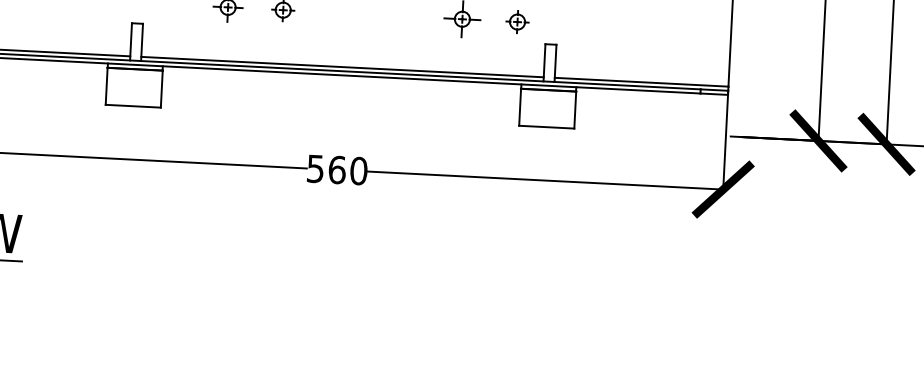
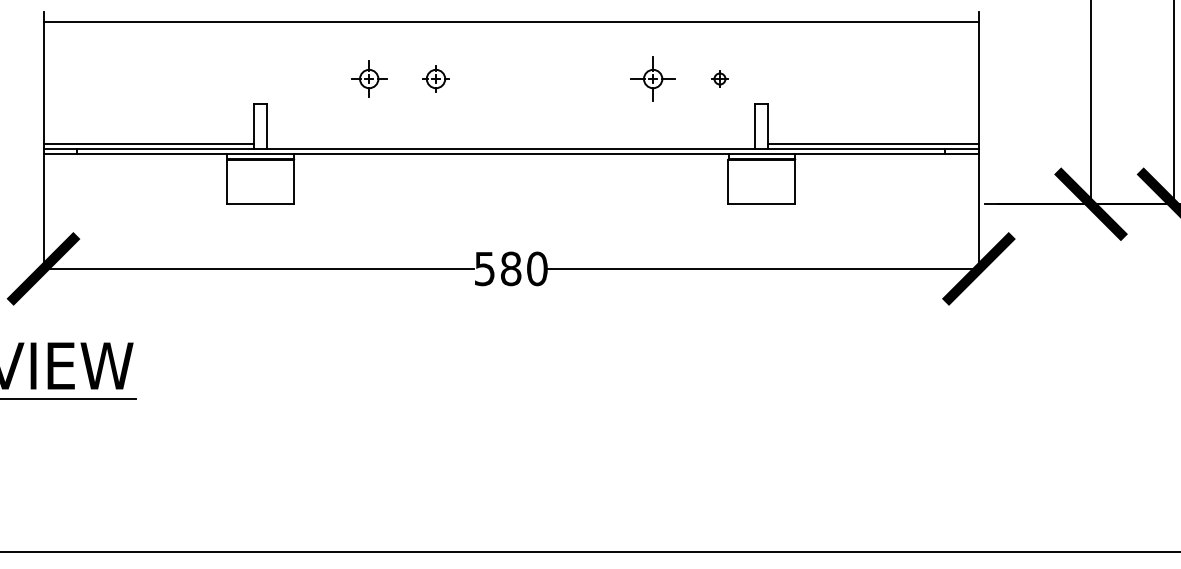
part: (517, 21) -> (719, 78), size x0.6
line: (342, 67) -> (511, 144), removed
text: (337, 169) -> (511, 268), 560 -> 580

